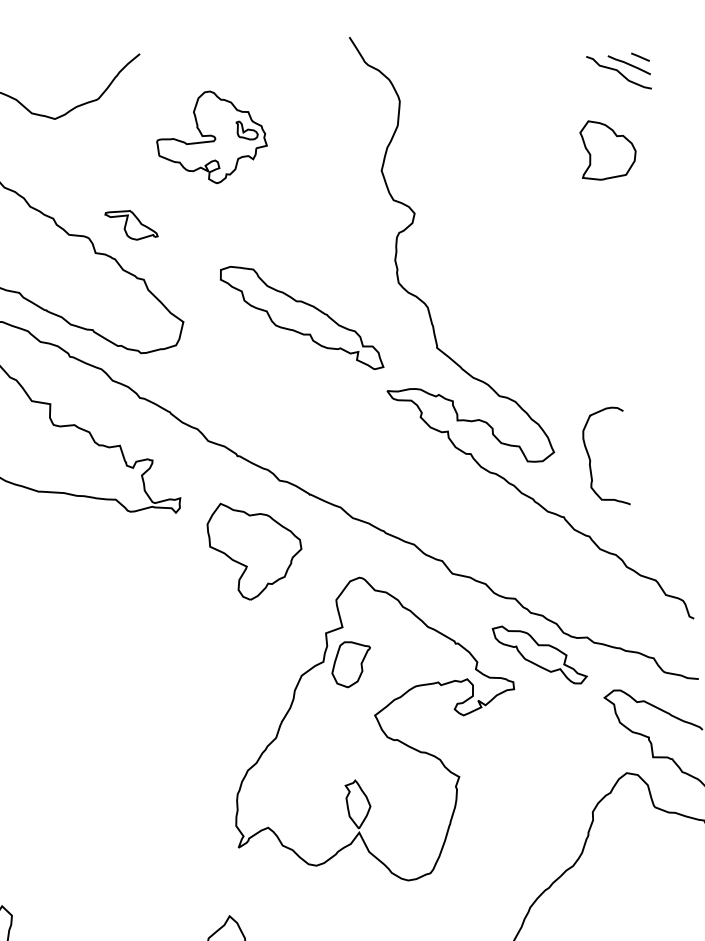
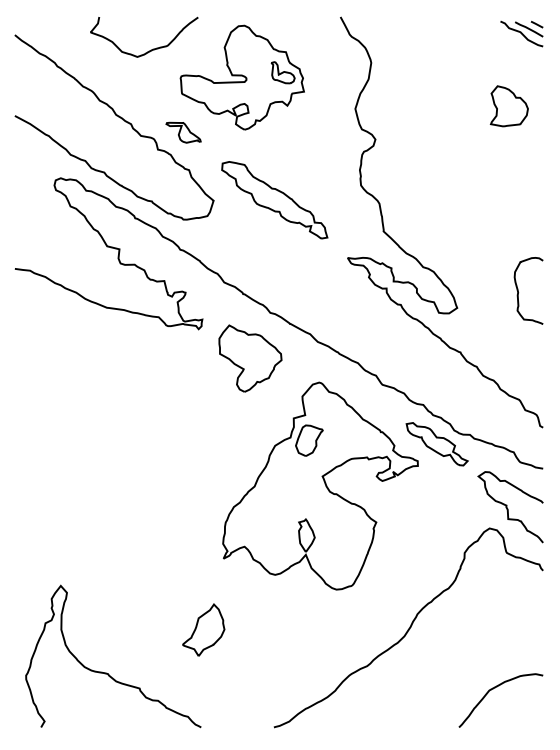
part: (618, 72) -> (521, 33), moved
part: (210, 137) -> (241, 77), size x1.67
part: (301, 318) -> (274, 200), moved
curve: (590, 457) -> (518, 290), moved

